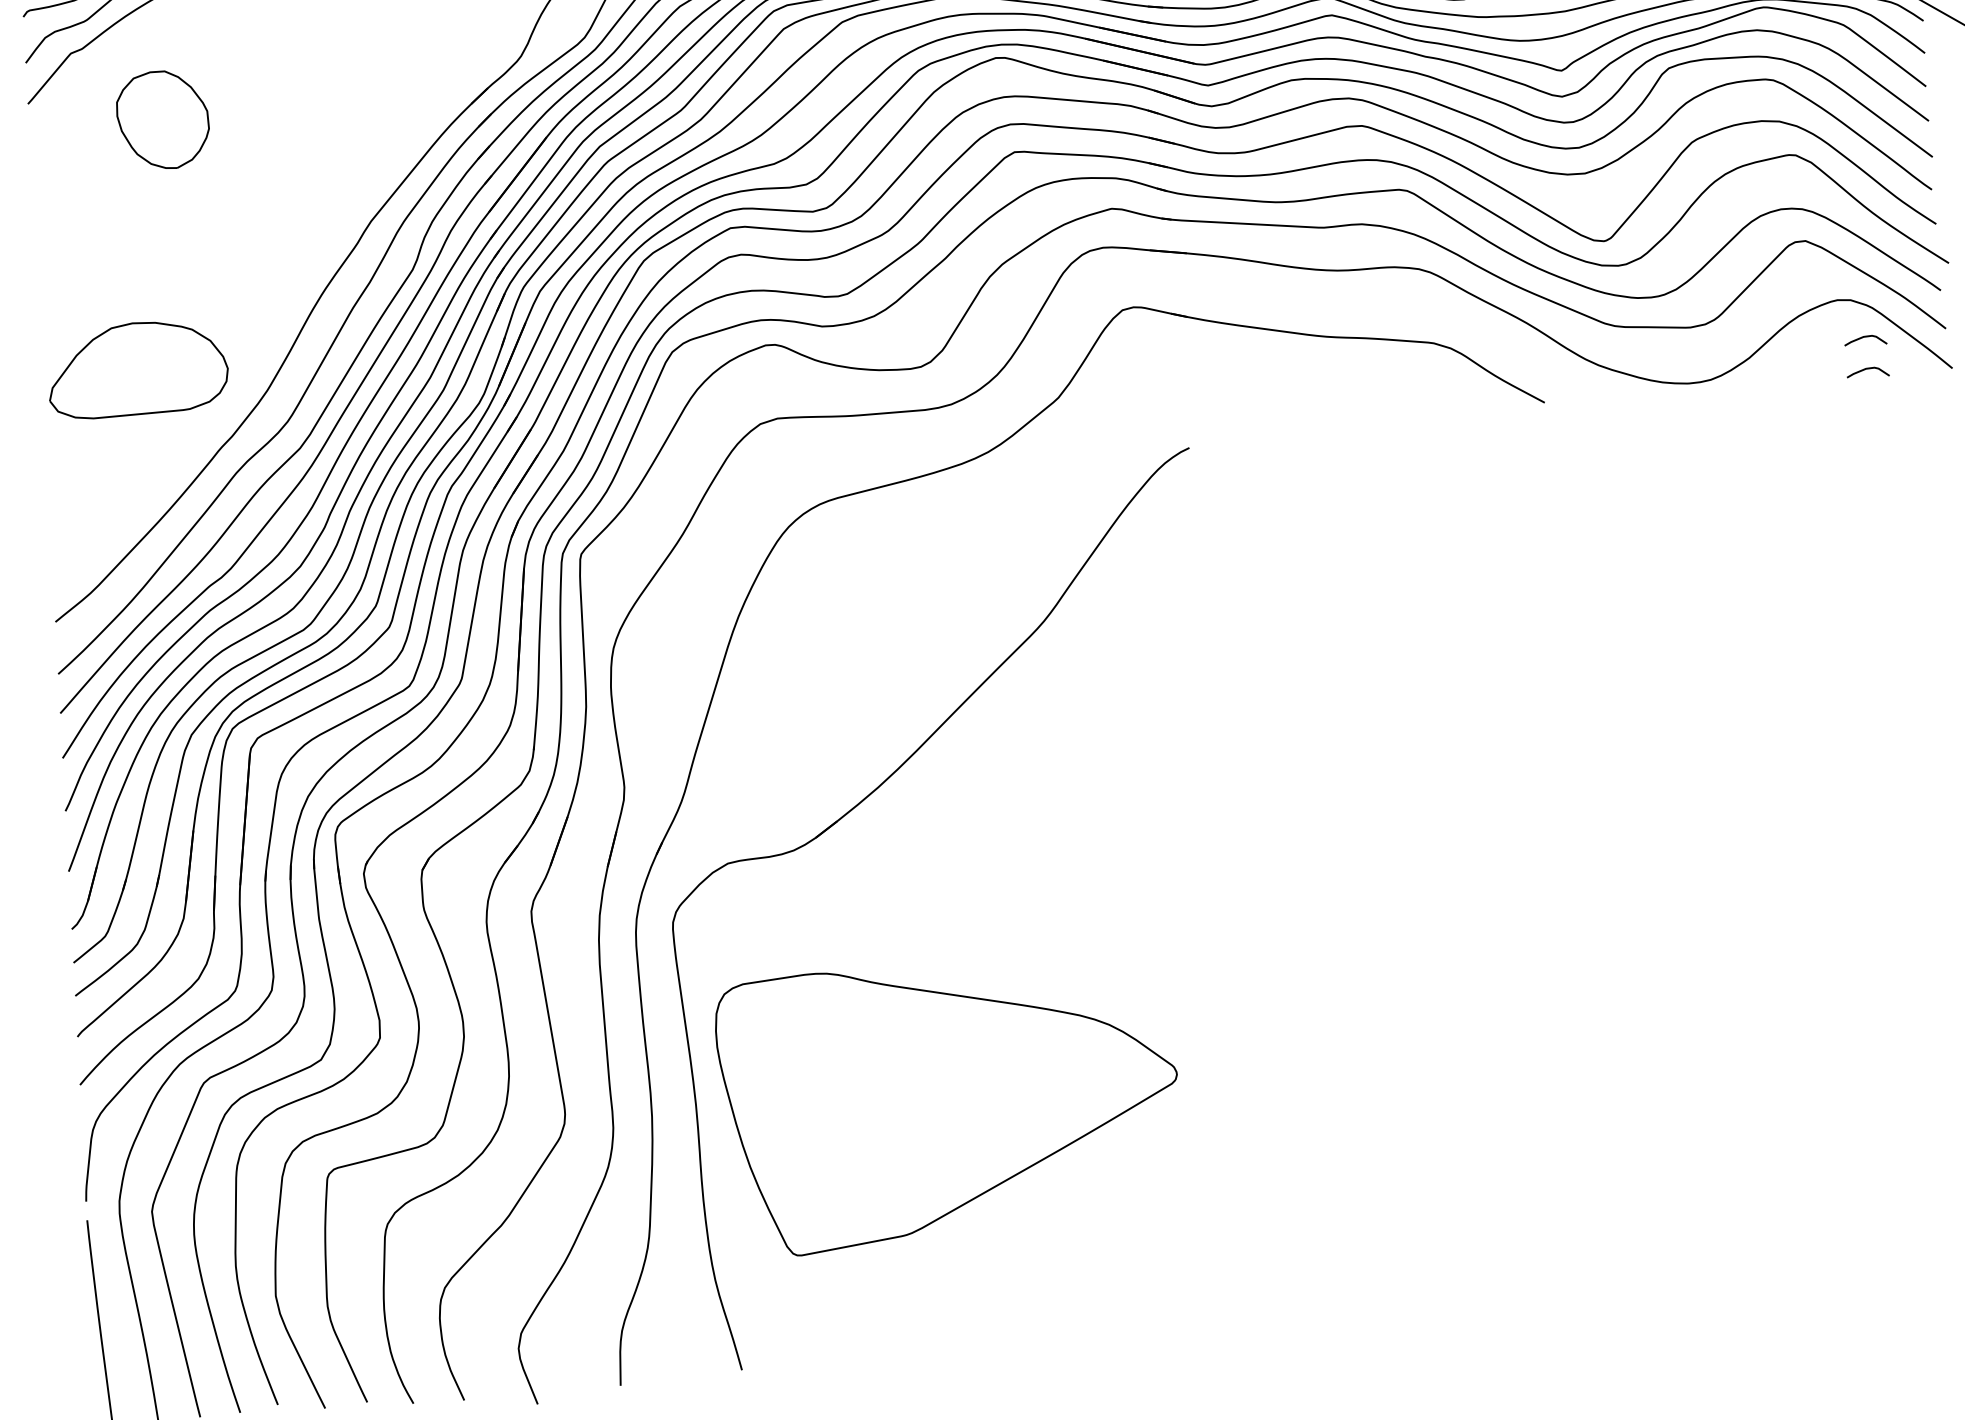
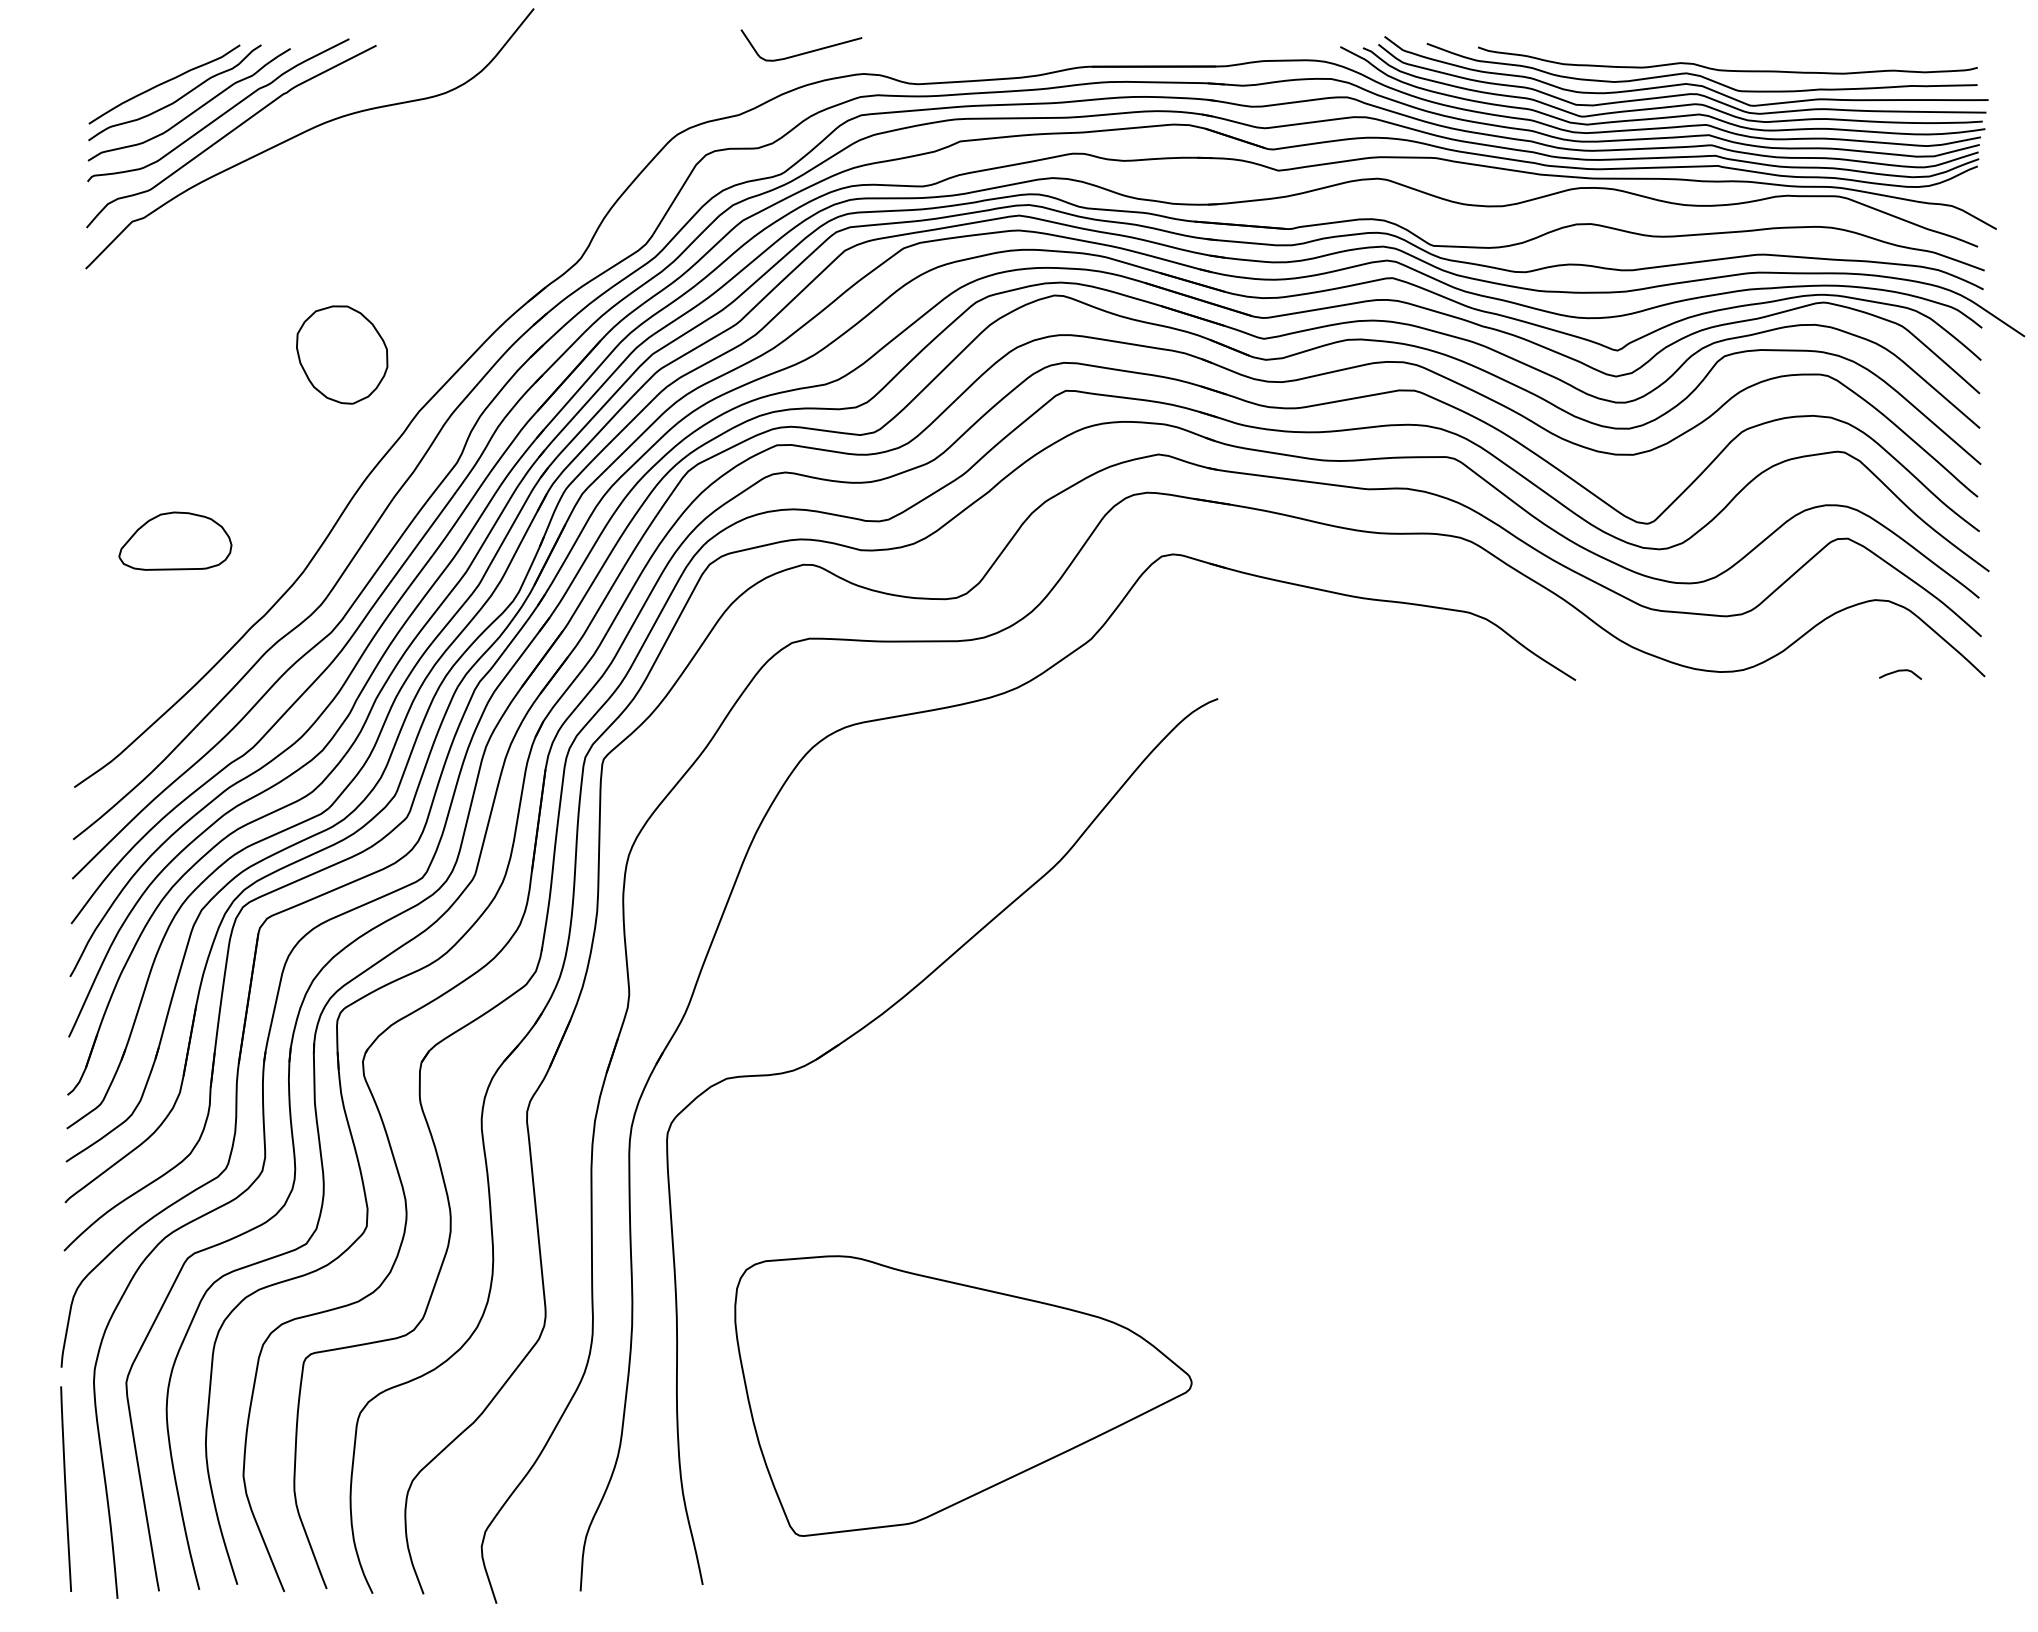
part: (163, 119) -> (342, 354), moved
curve: (1865, 337) -> (1900, 639), removed
part: (137, 368) -> (175, 540), size x0.62
part: (950, 1103) -> (963, 1395), moved

